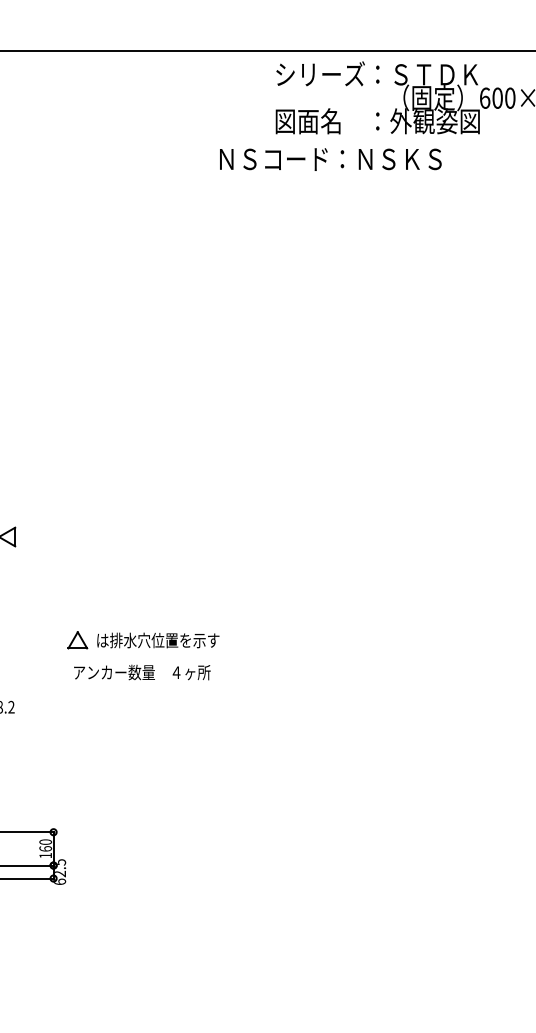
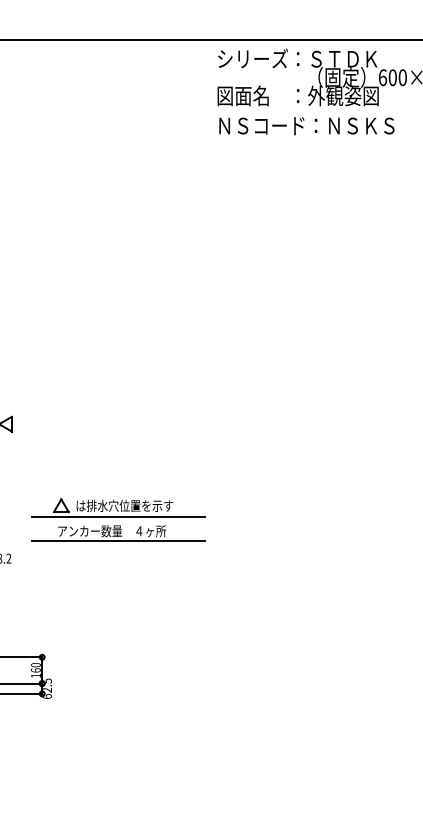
text: (330, 159) -> (306, 126), moved
line: (149, 654) -> (117, 516), added
line: (149, 684) -> (117, 540), added

